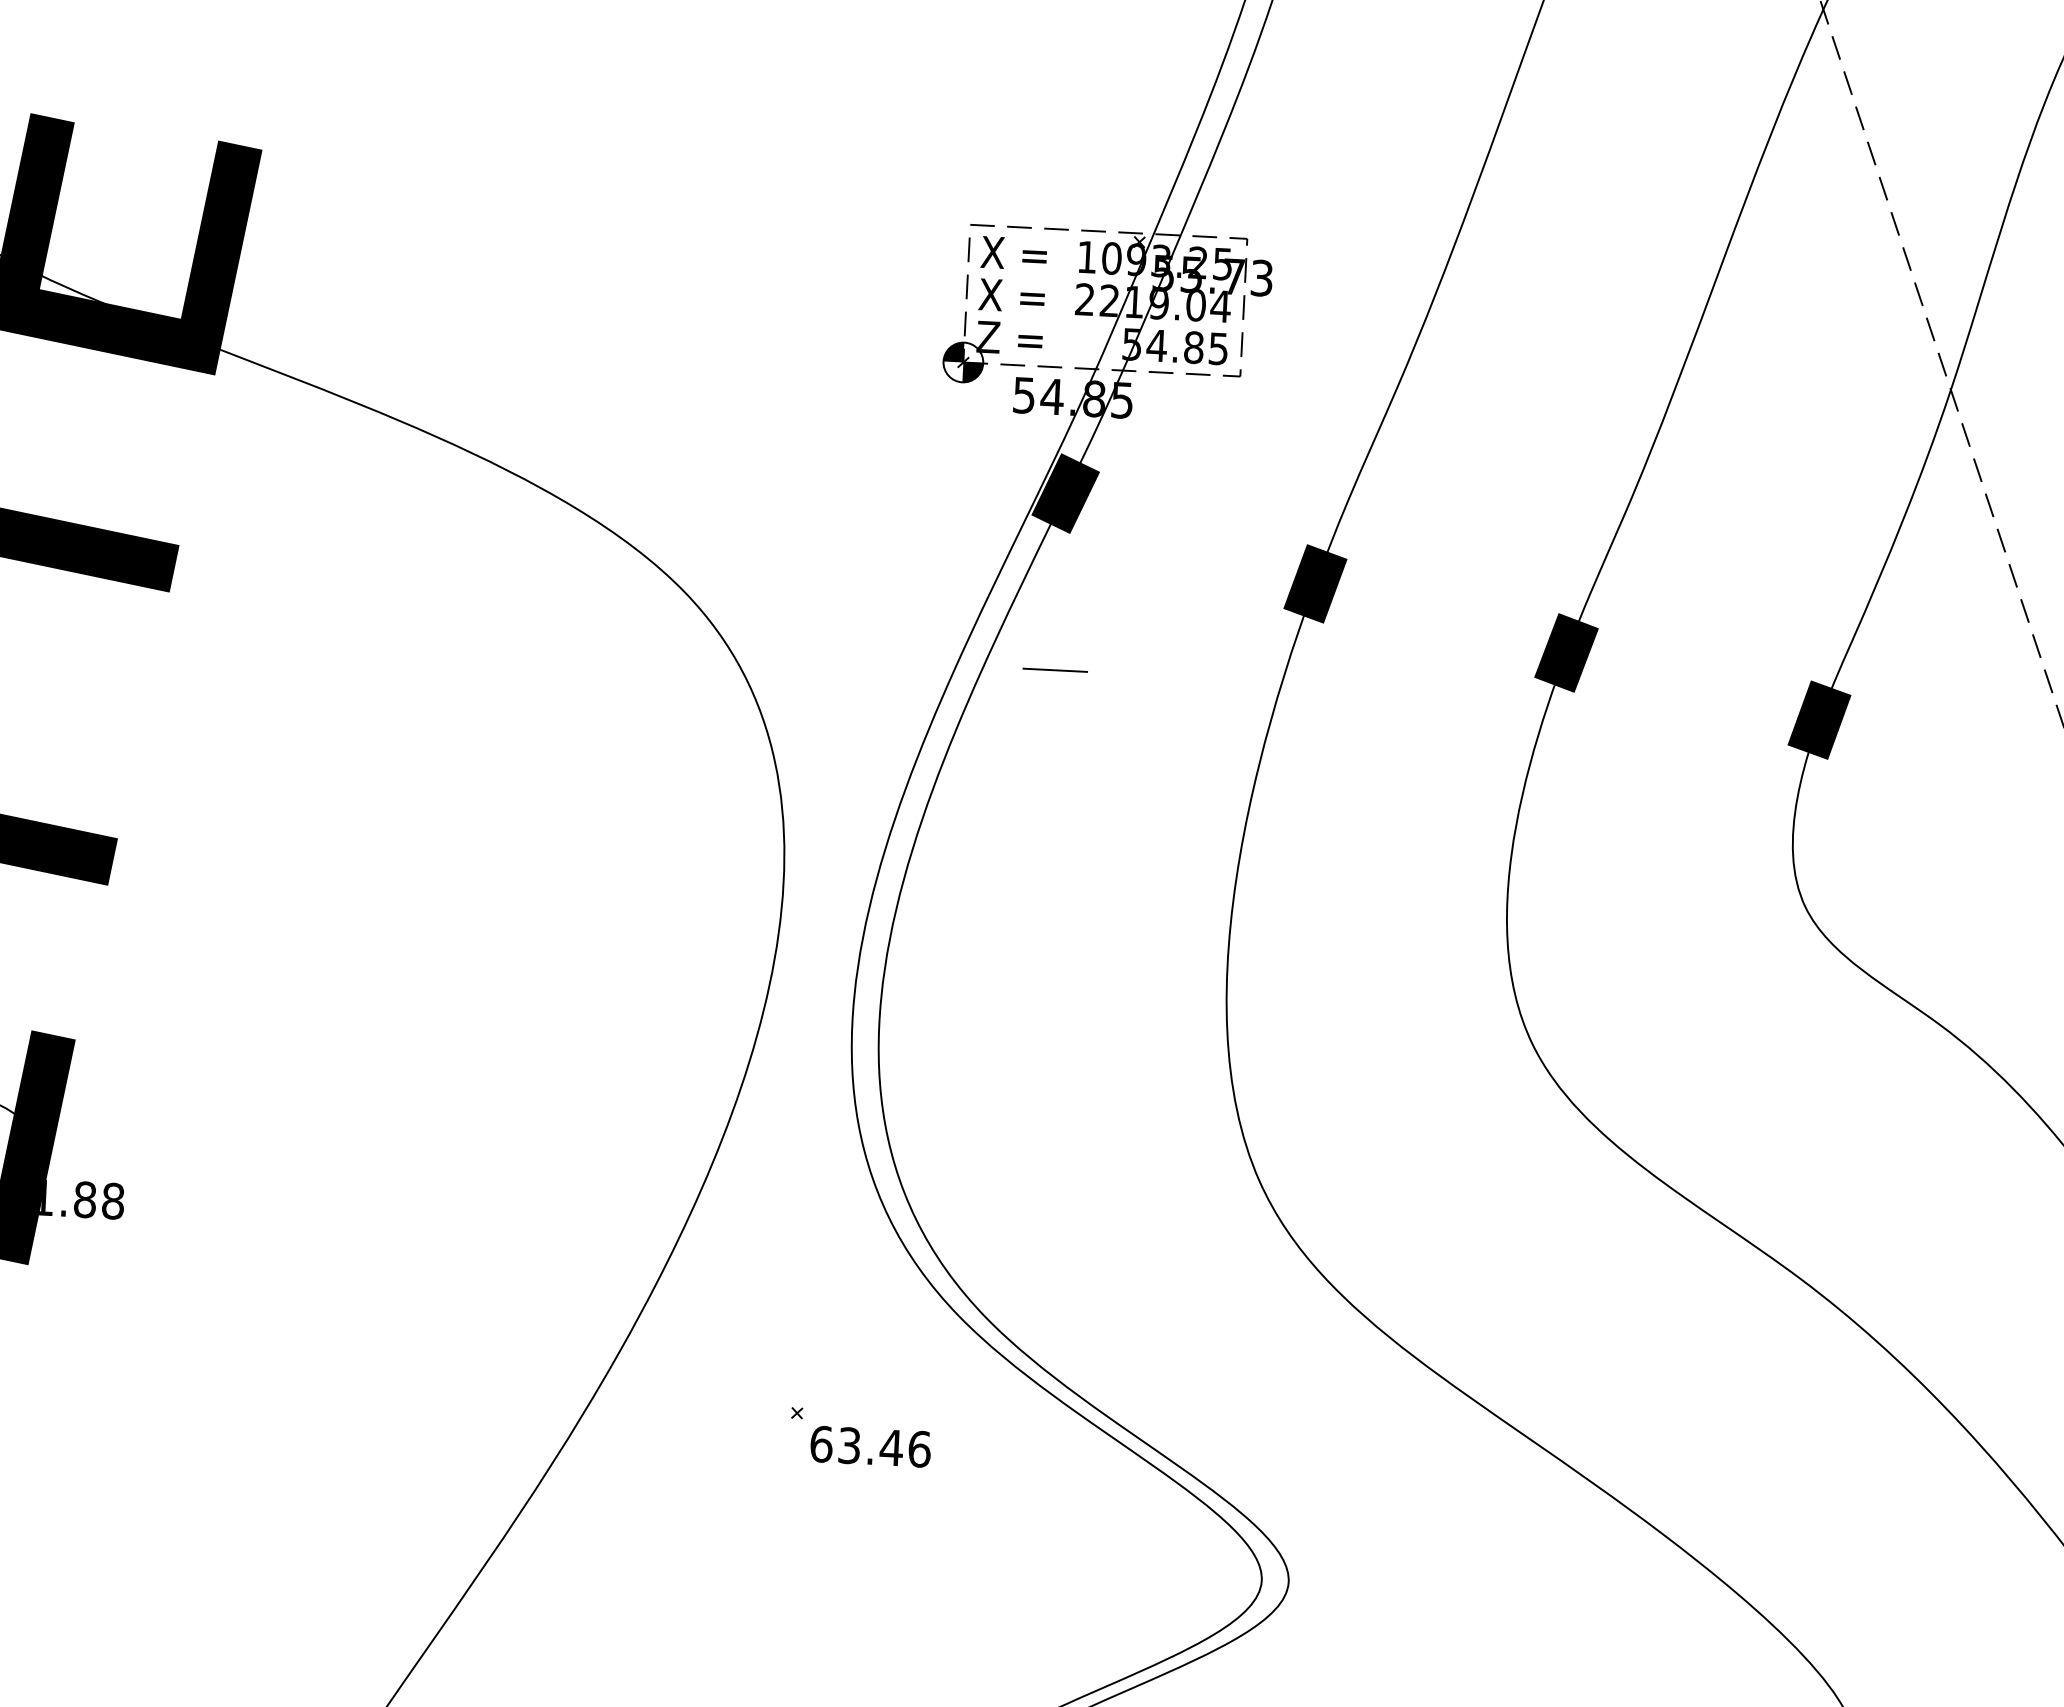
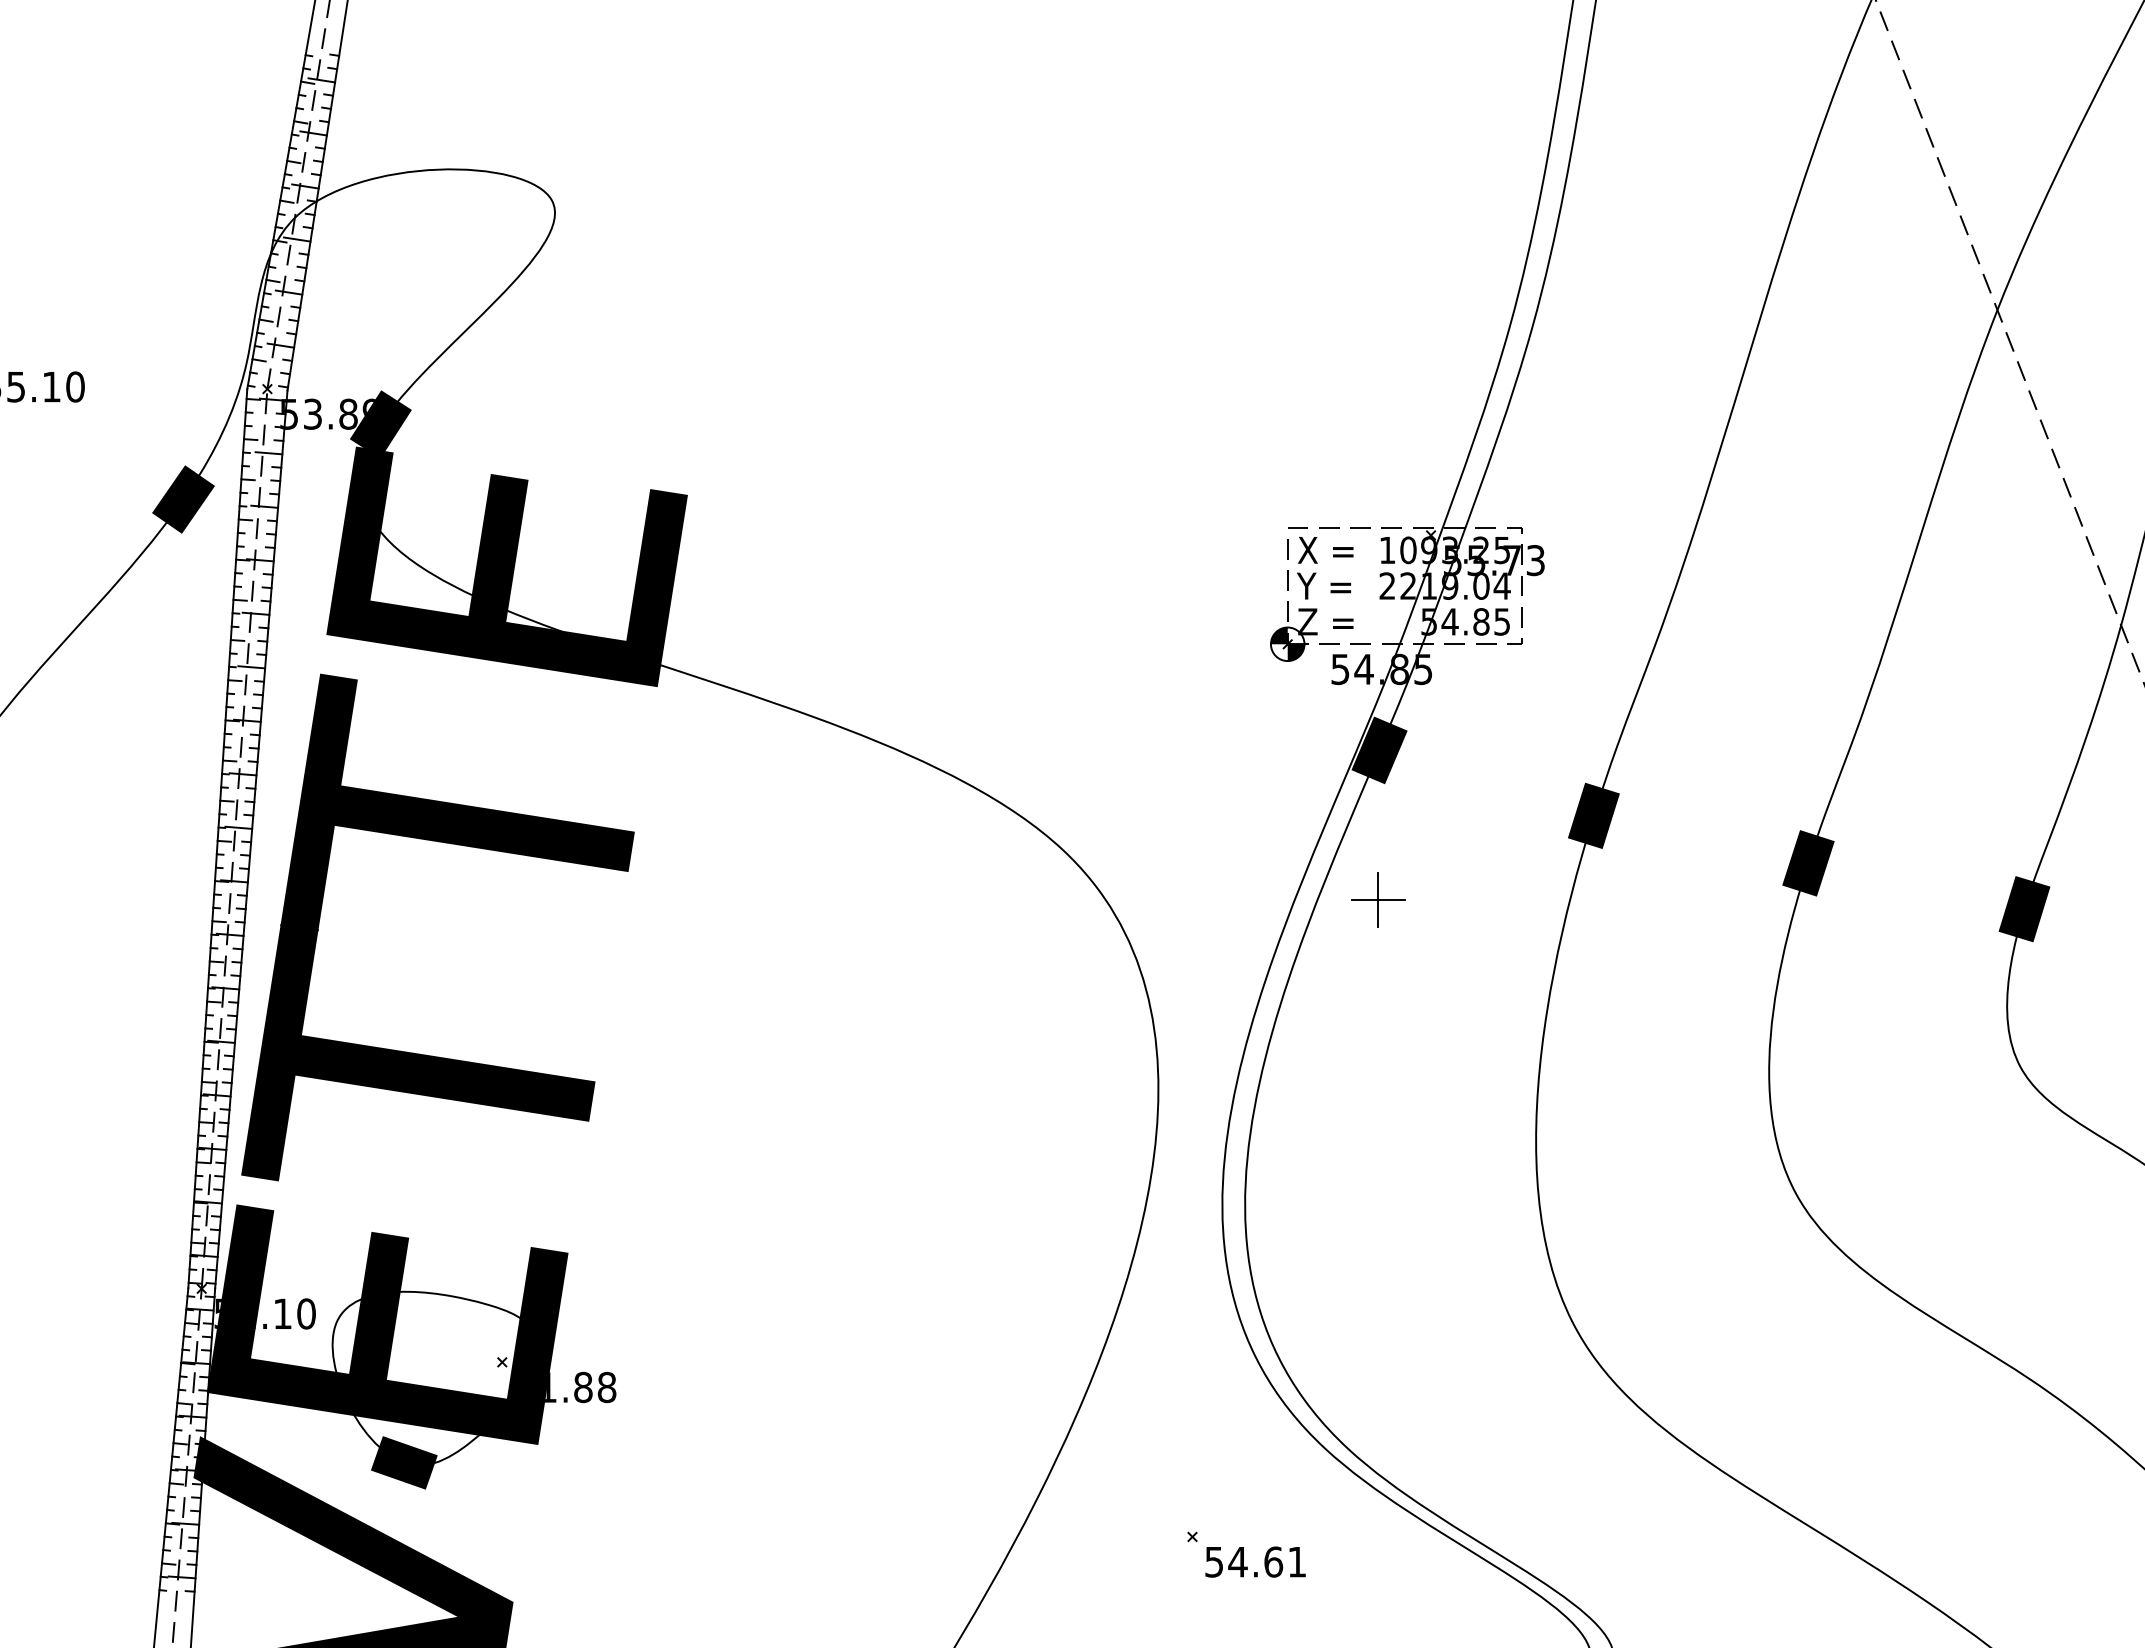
text: (1011, 295) -> (1325, 585), X = -> Y =
line: (1055, 669) -> (1378, 899), added
text: (870, 1446) -> (1255, 1561), 63.46 -> 54.61

